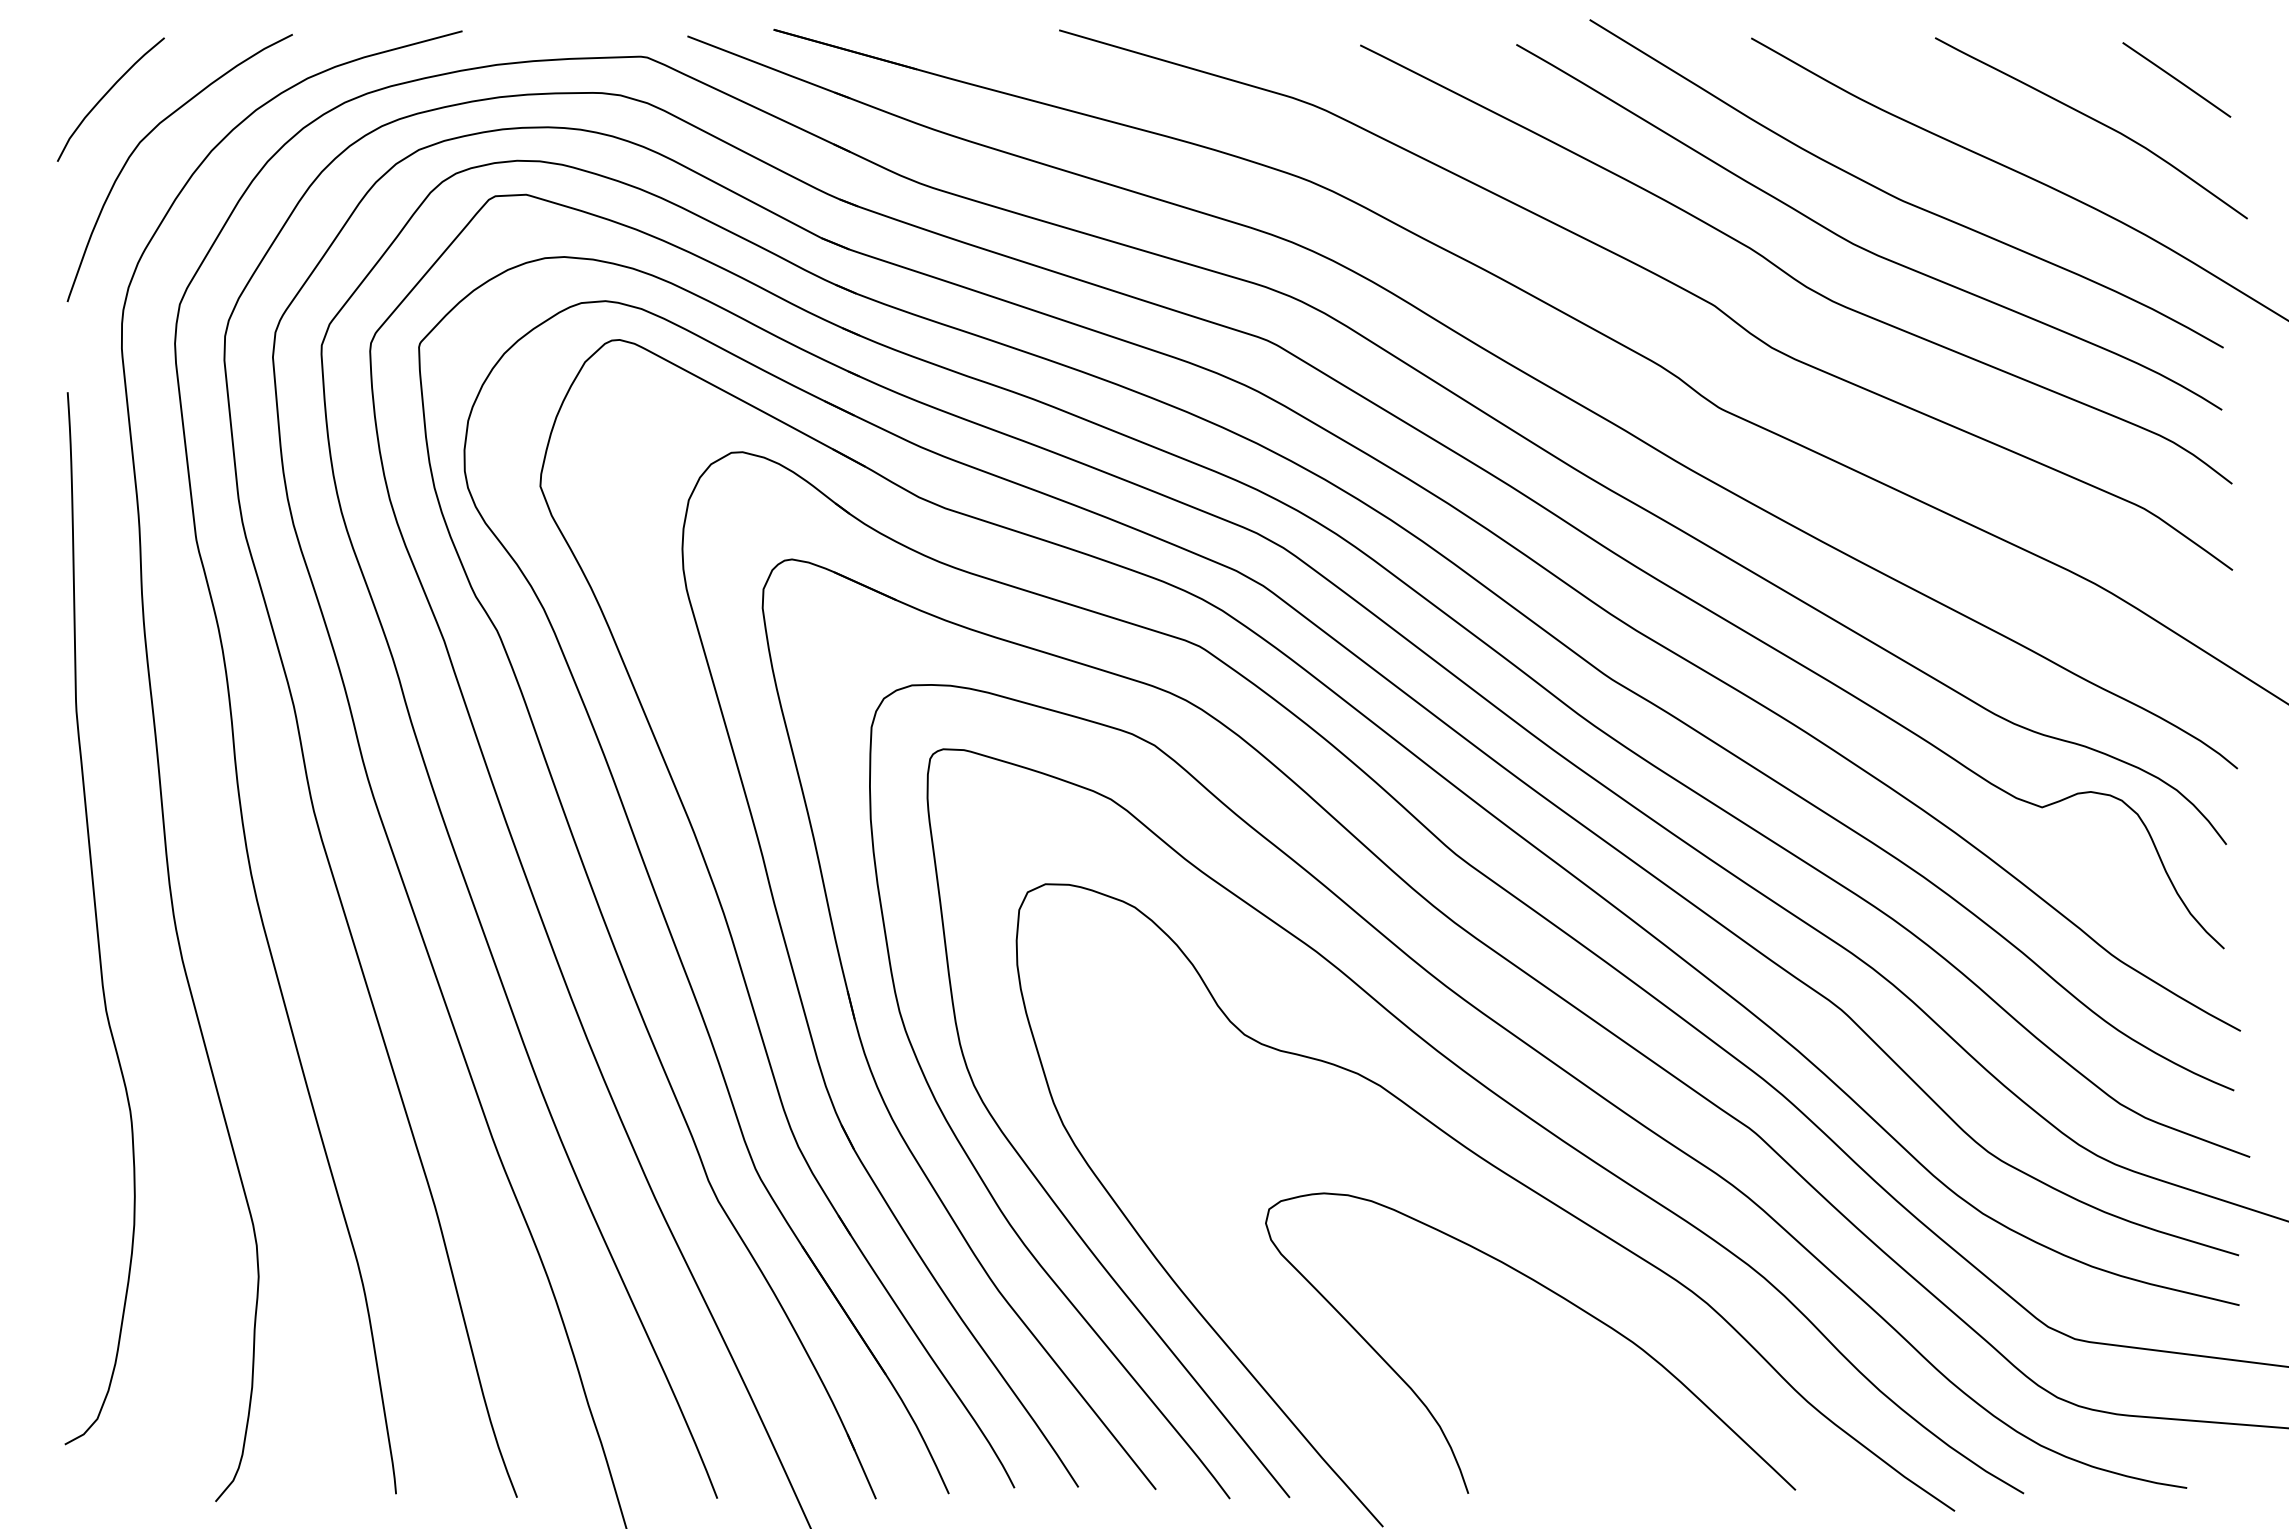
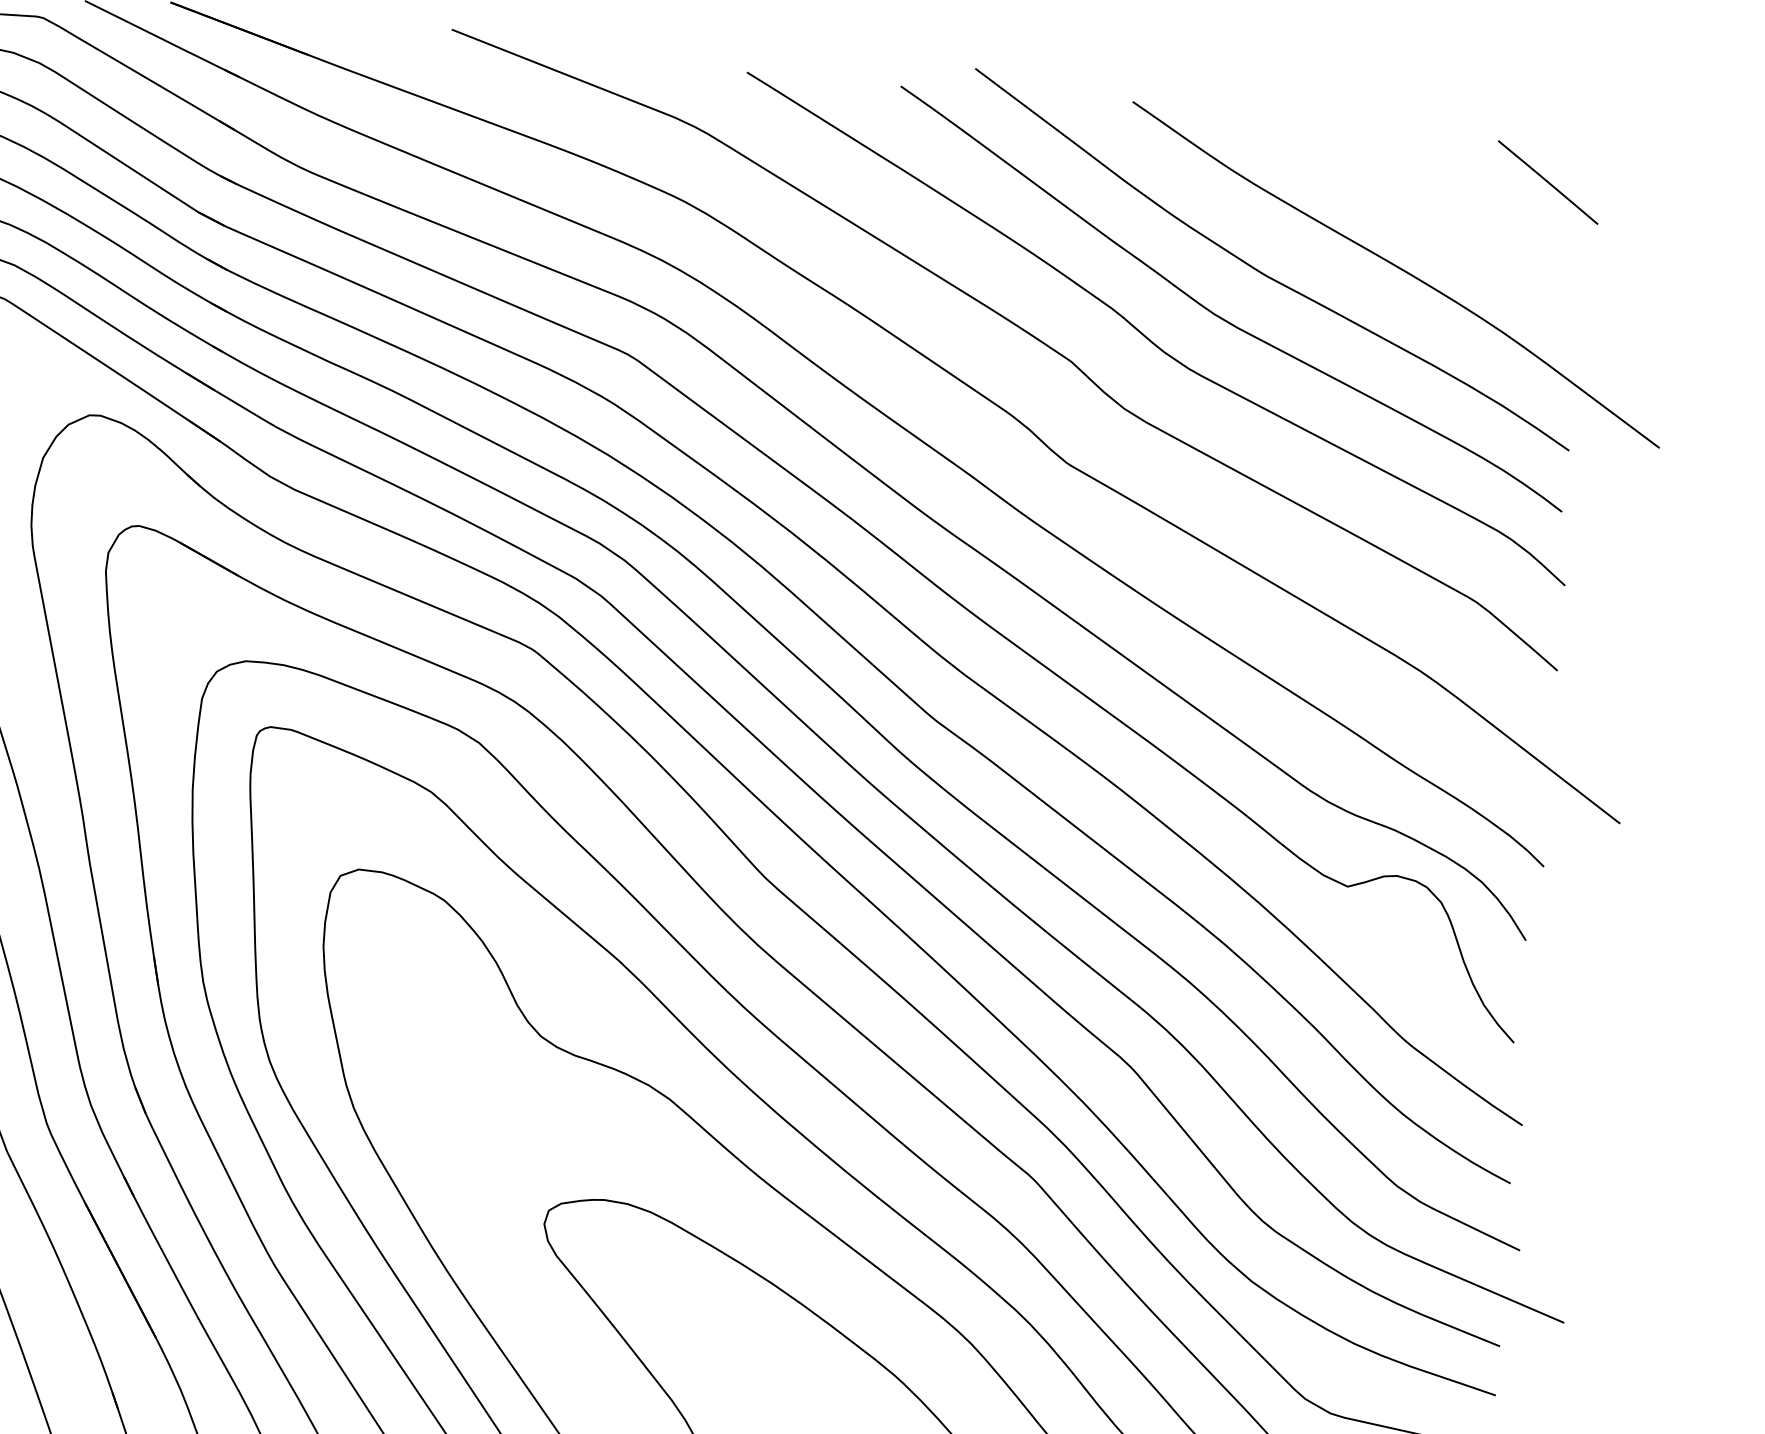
curve: (2095, 121) -> (1464, 215), removed

